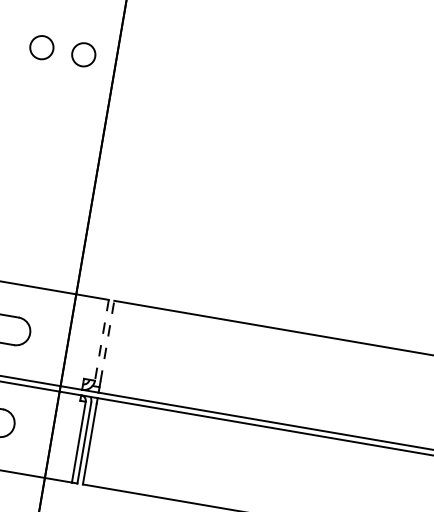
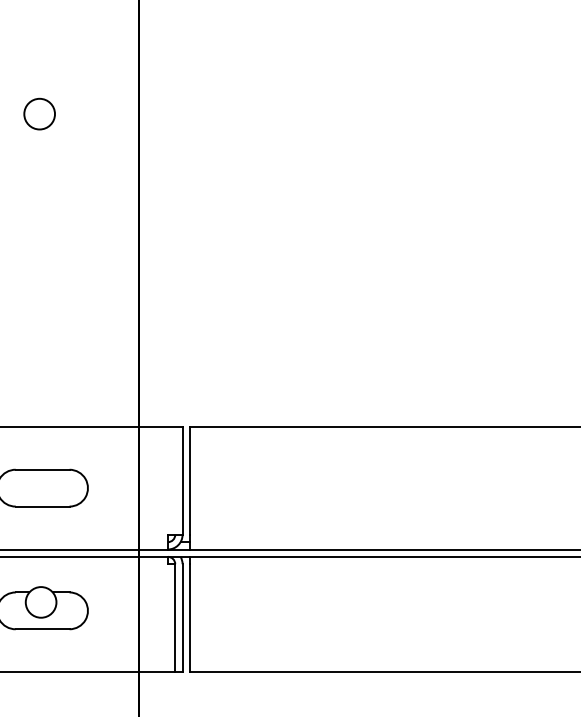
circle: (83, 54) -> (95, 113), removed
line: (101, 340) -> (182, 481), dashed -> solid
line: (107, 340) -> (189, 480), dashed -> solid

